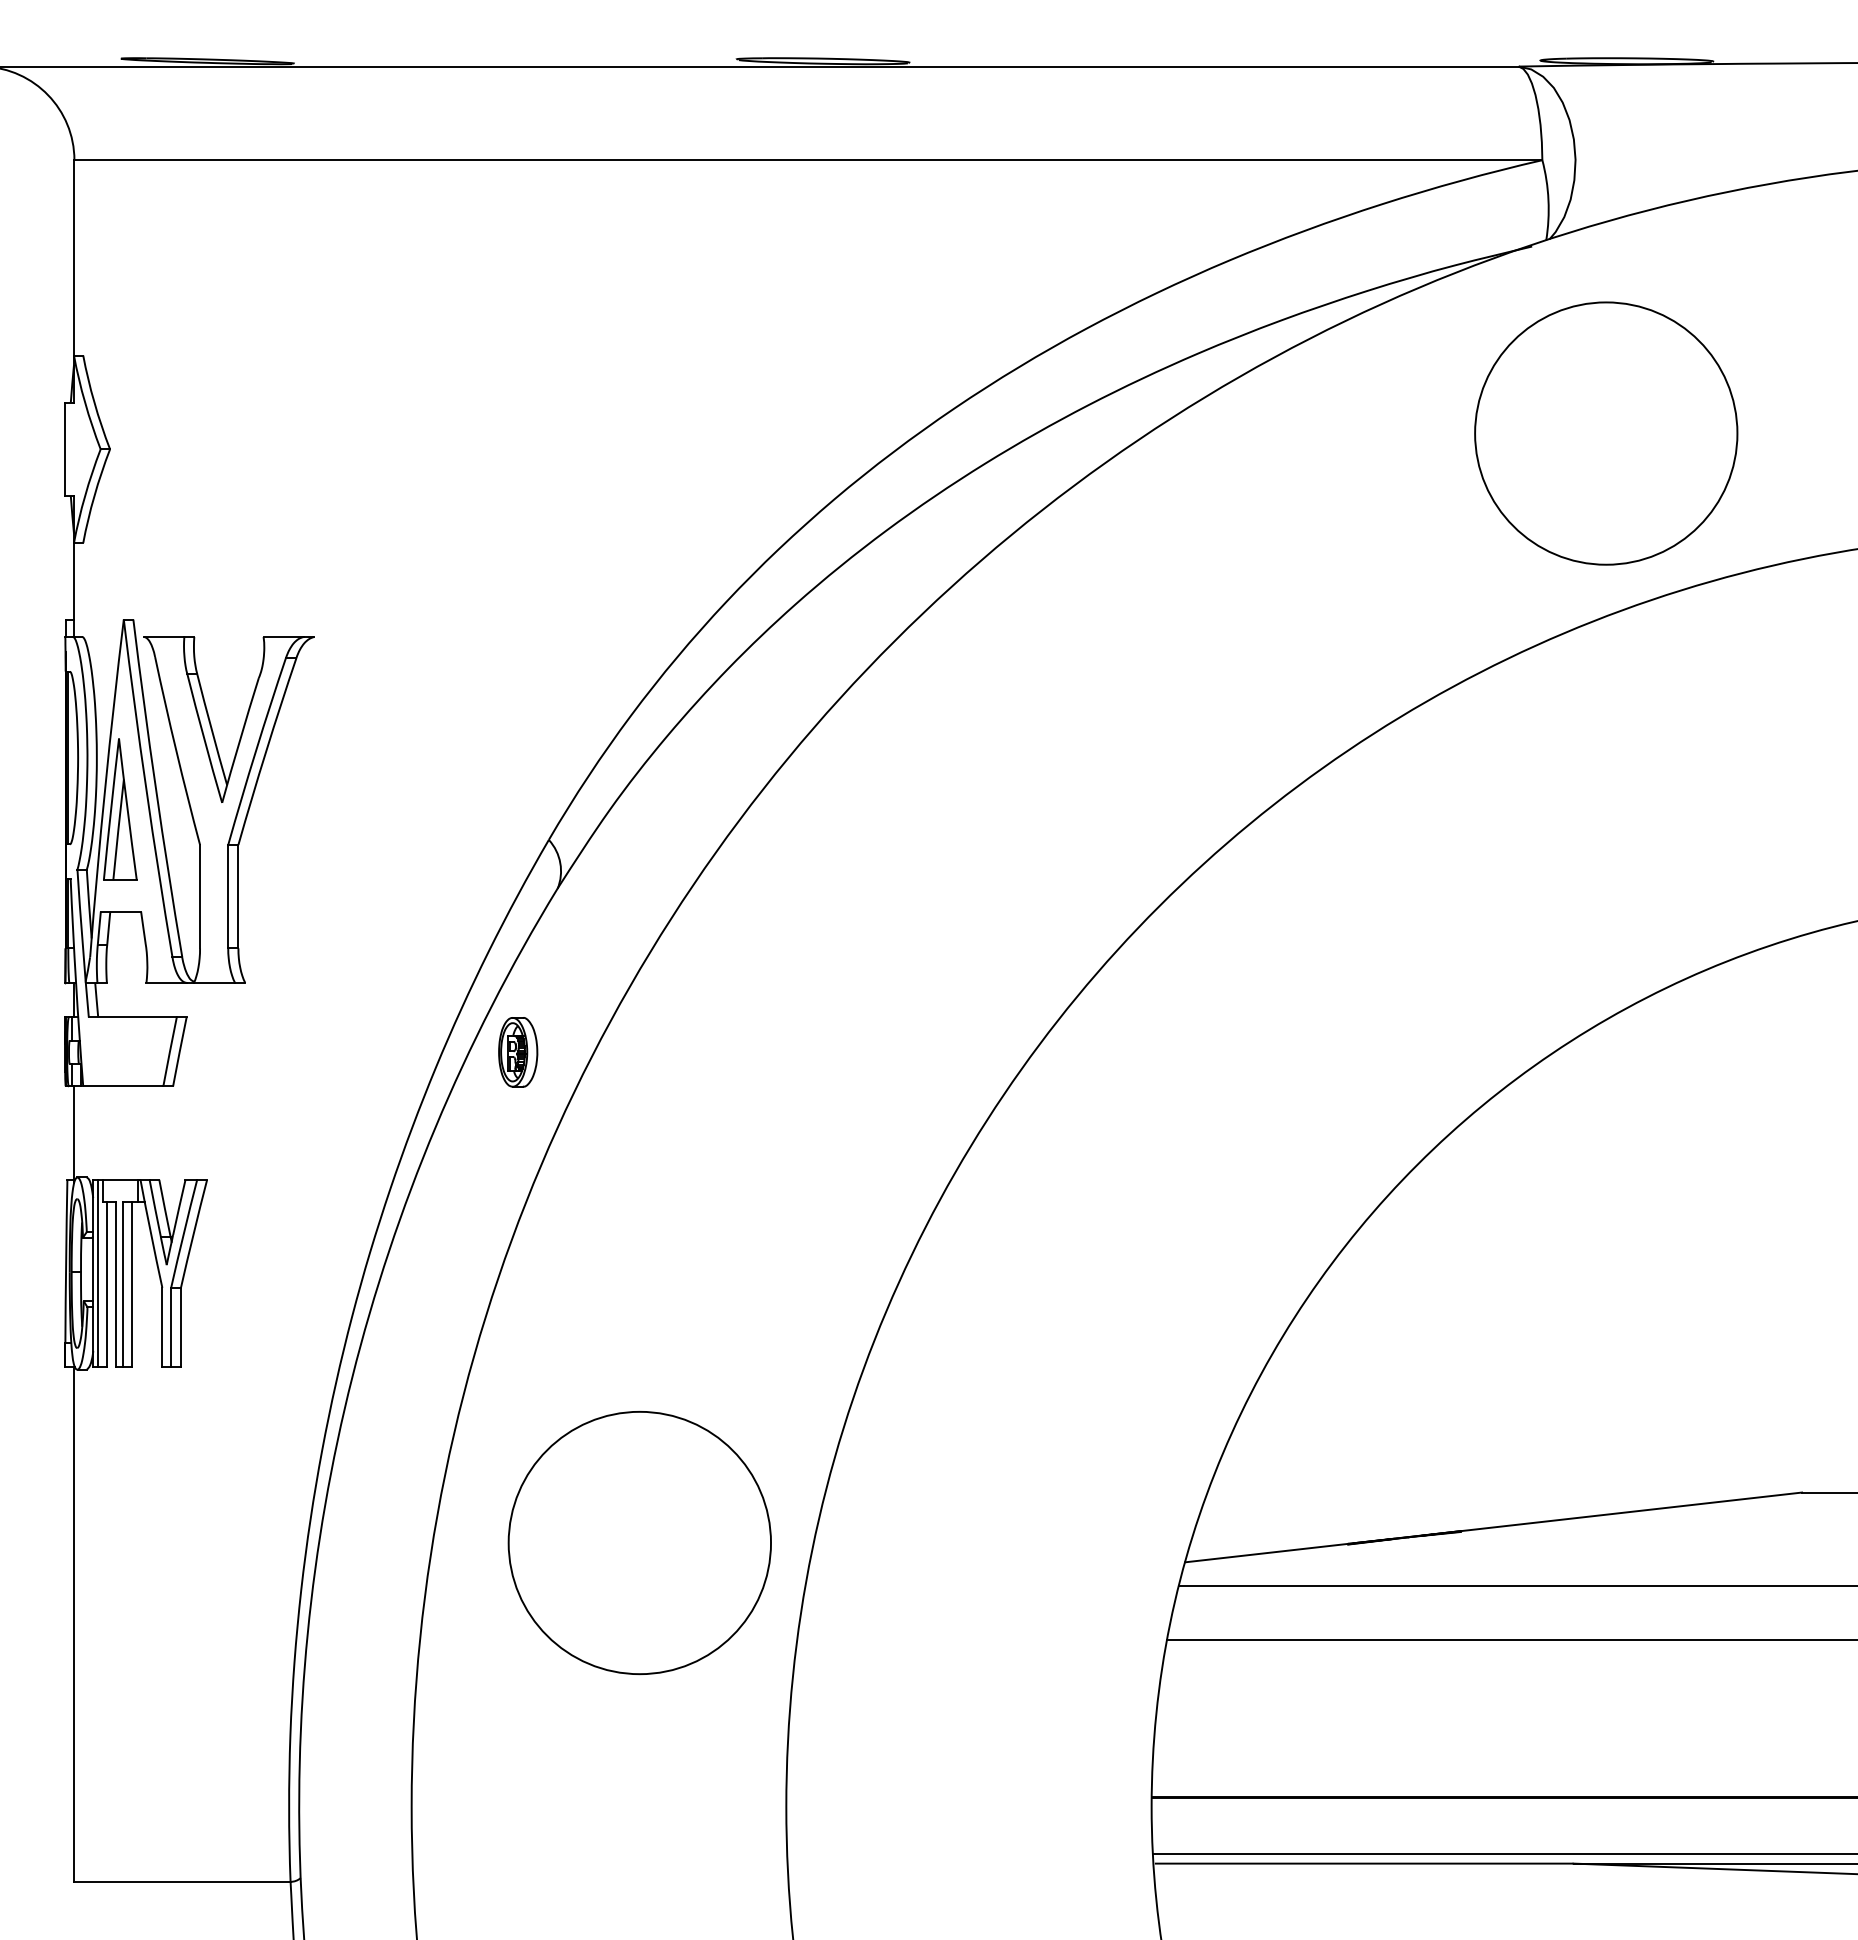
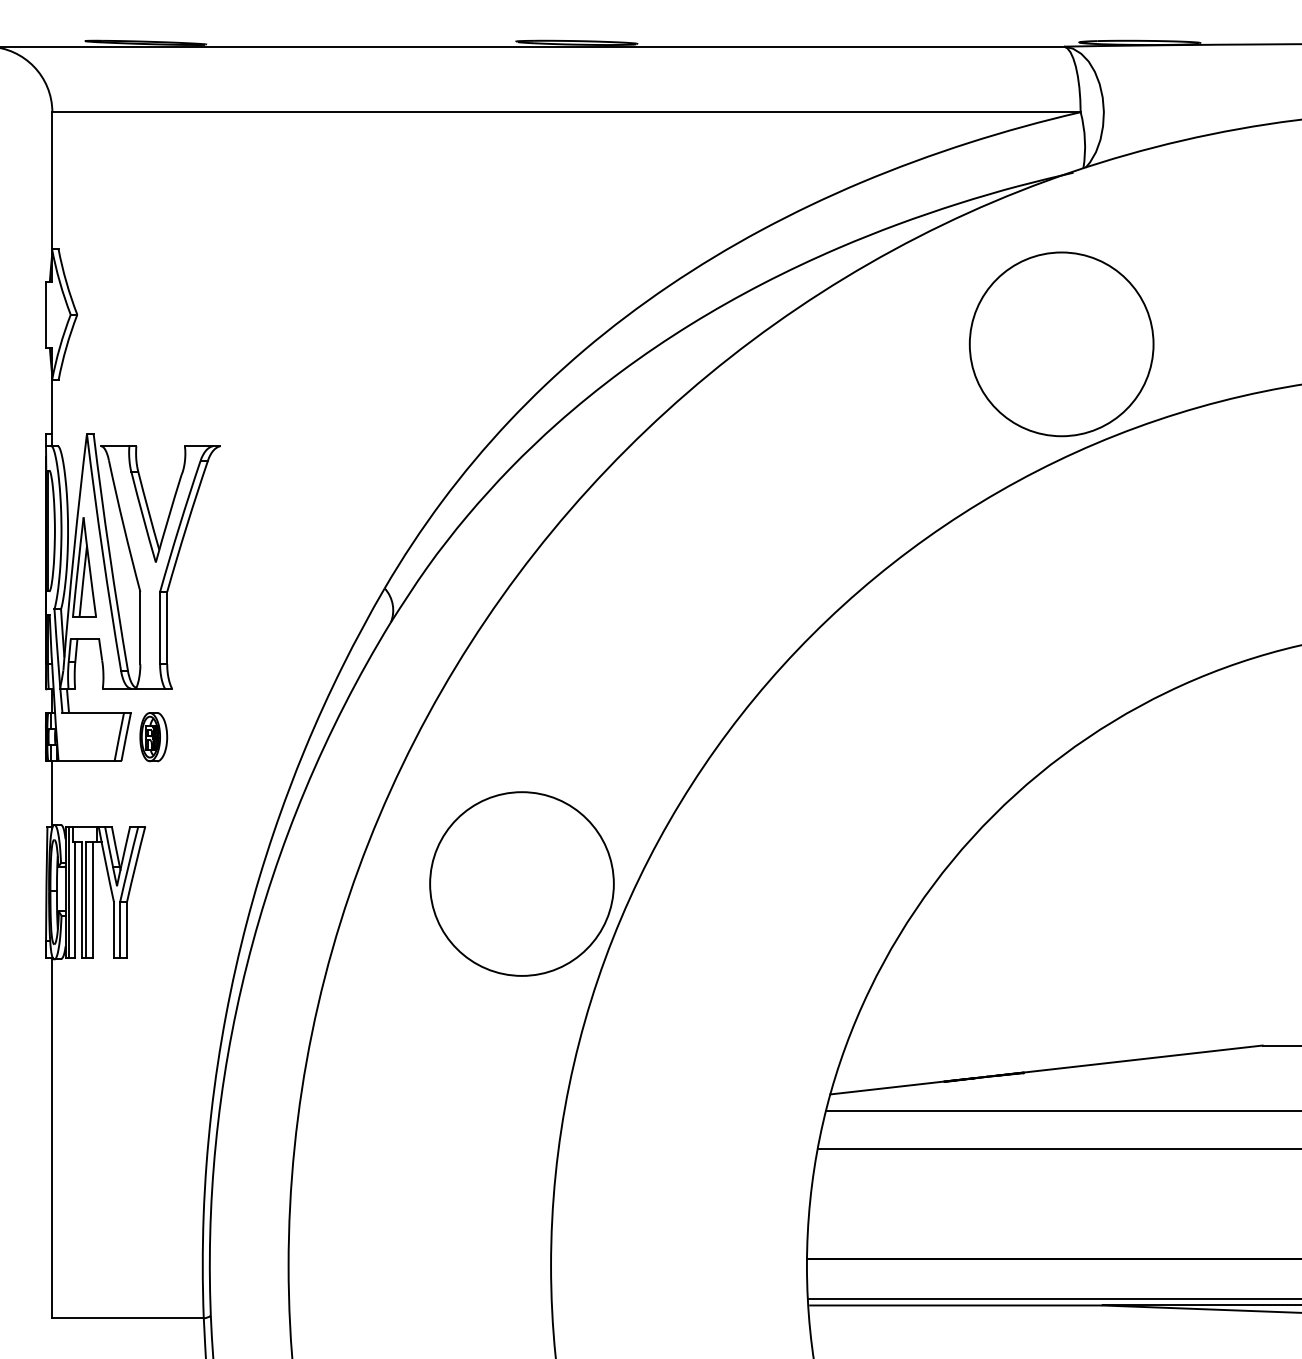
circle: (1606, 433) -> (1061, 344), moved
part: (518, 1052) -> (153, 737), moved
circle: (639, 1543) -> (521, 884), moved

